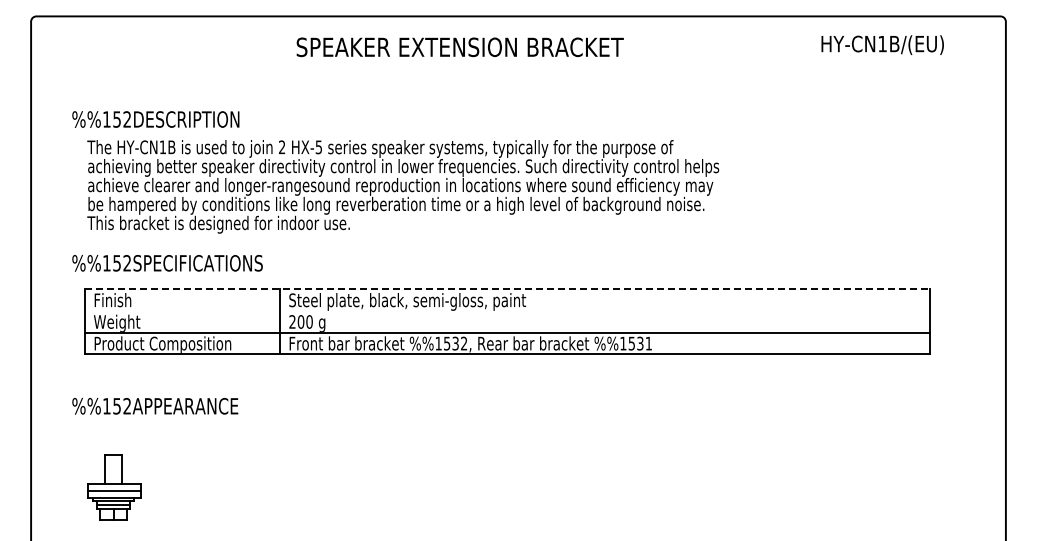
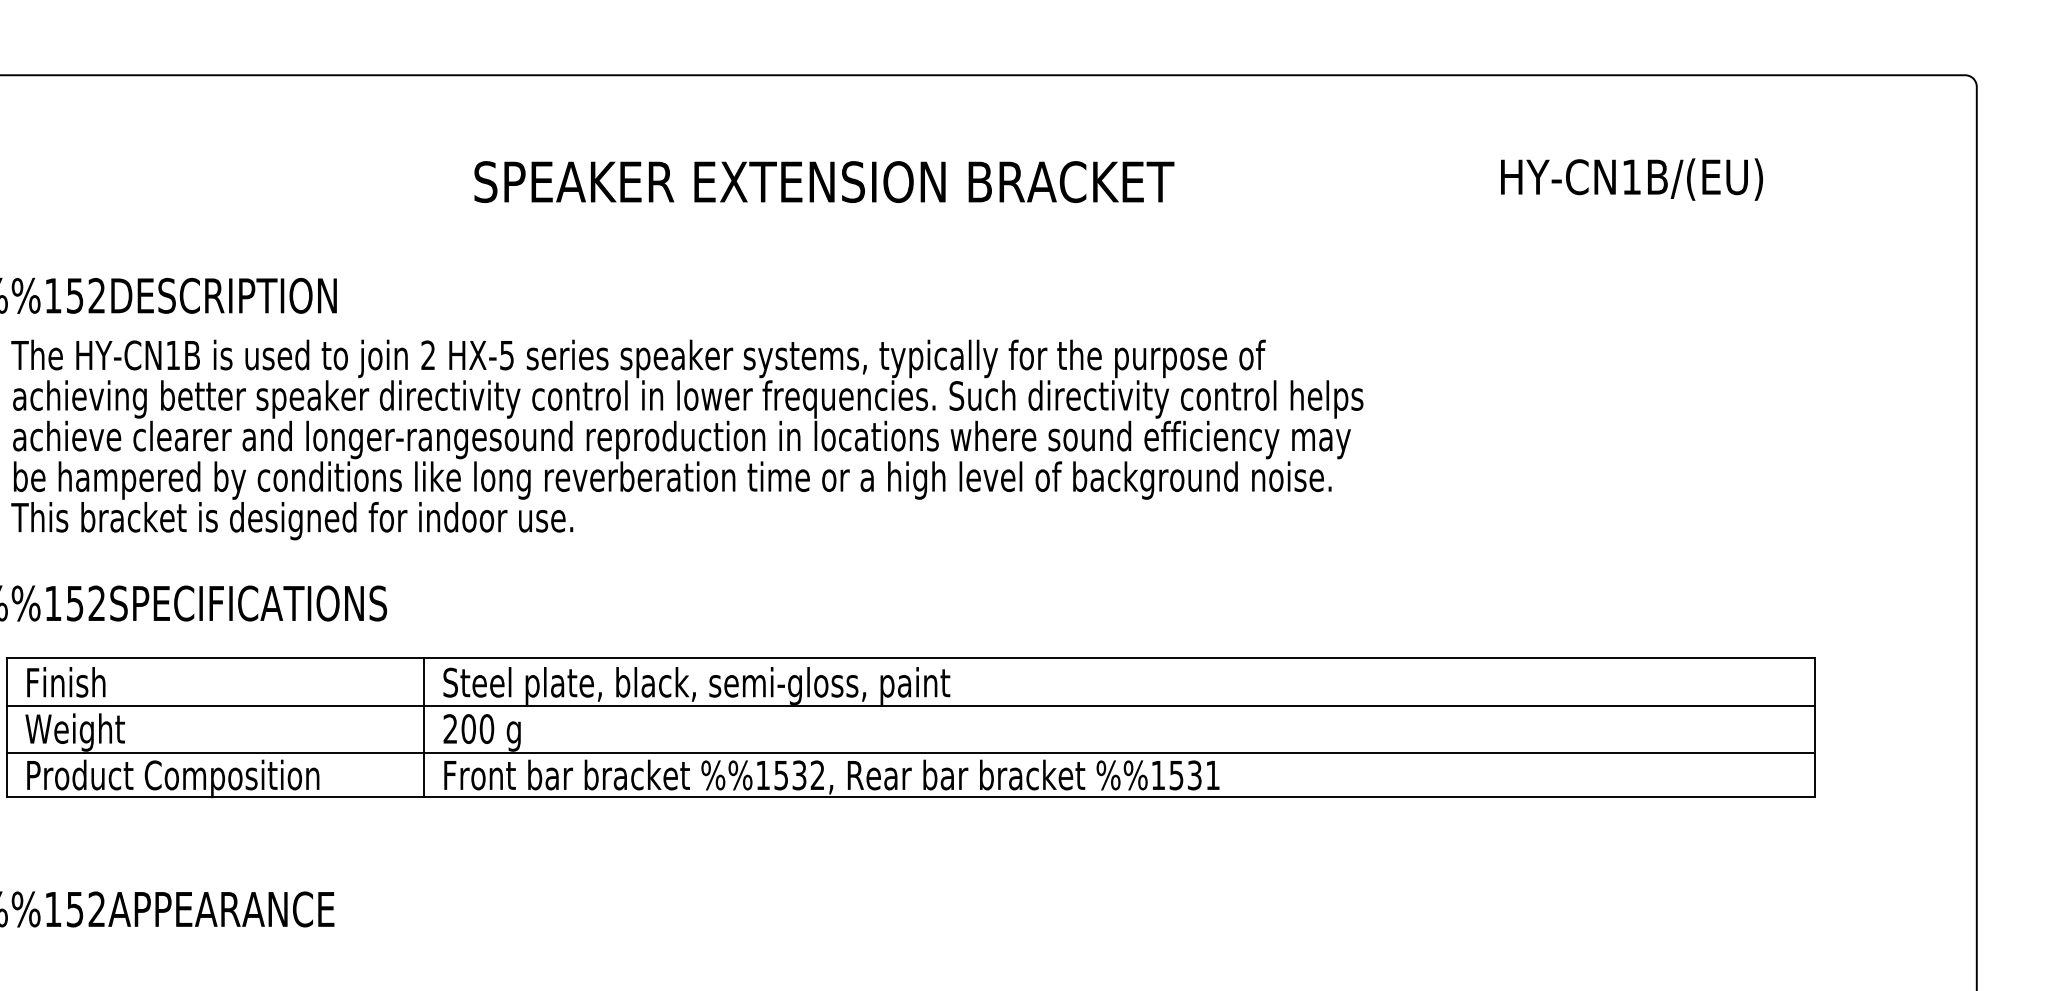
text: (882, 44) -> (1631, 178), moved
text: (459, 47) -> (822, 182), moved
line: (508, 288) -> (912, 657), dashed -> solid
line: (507, 311) -> (910, 706), added

